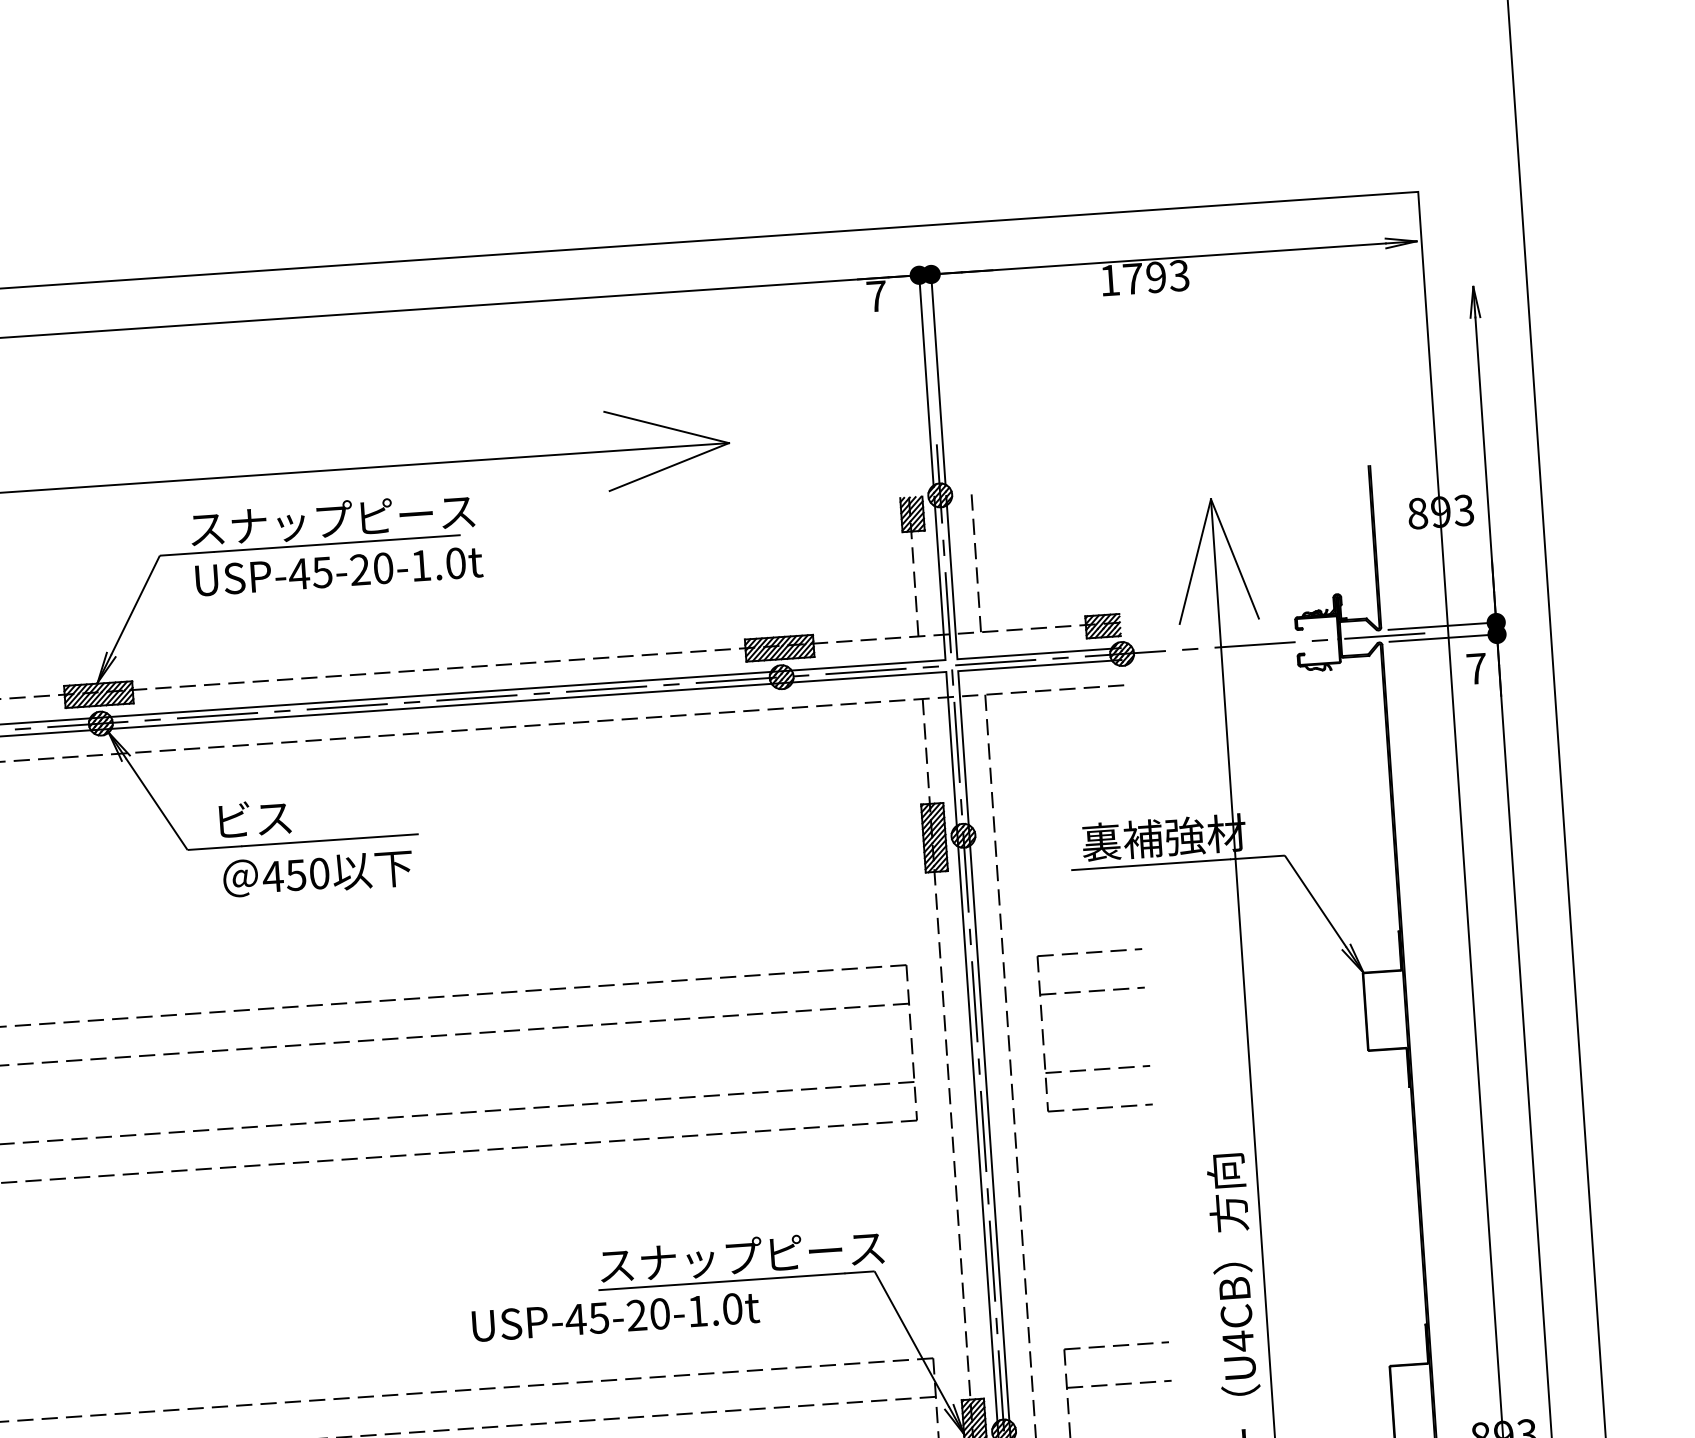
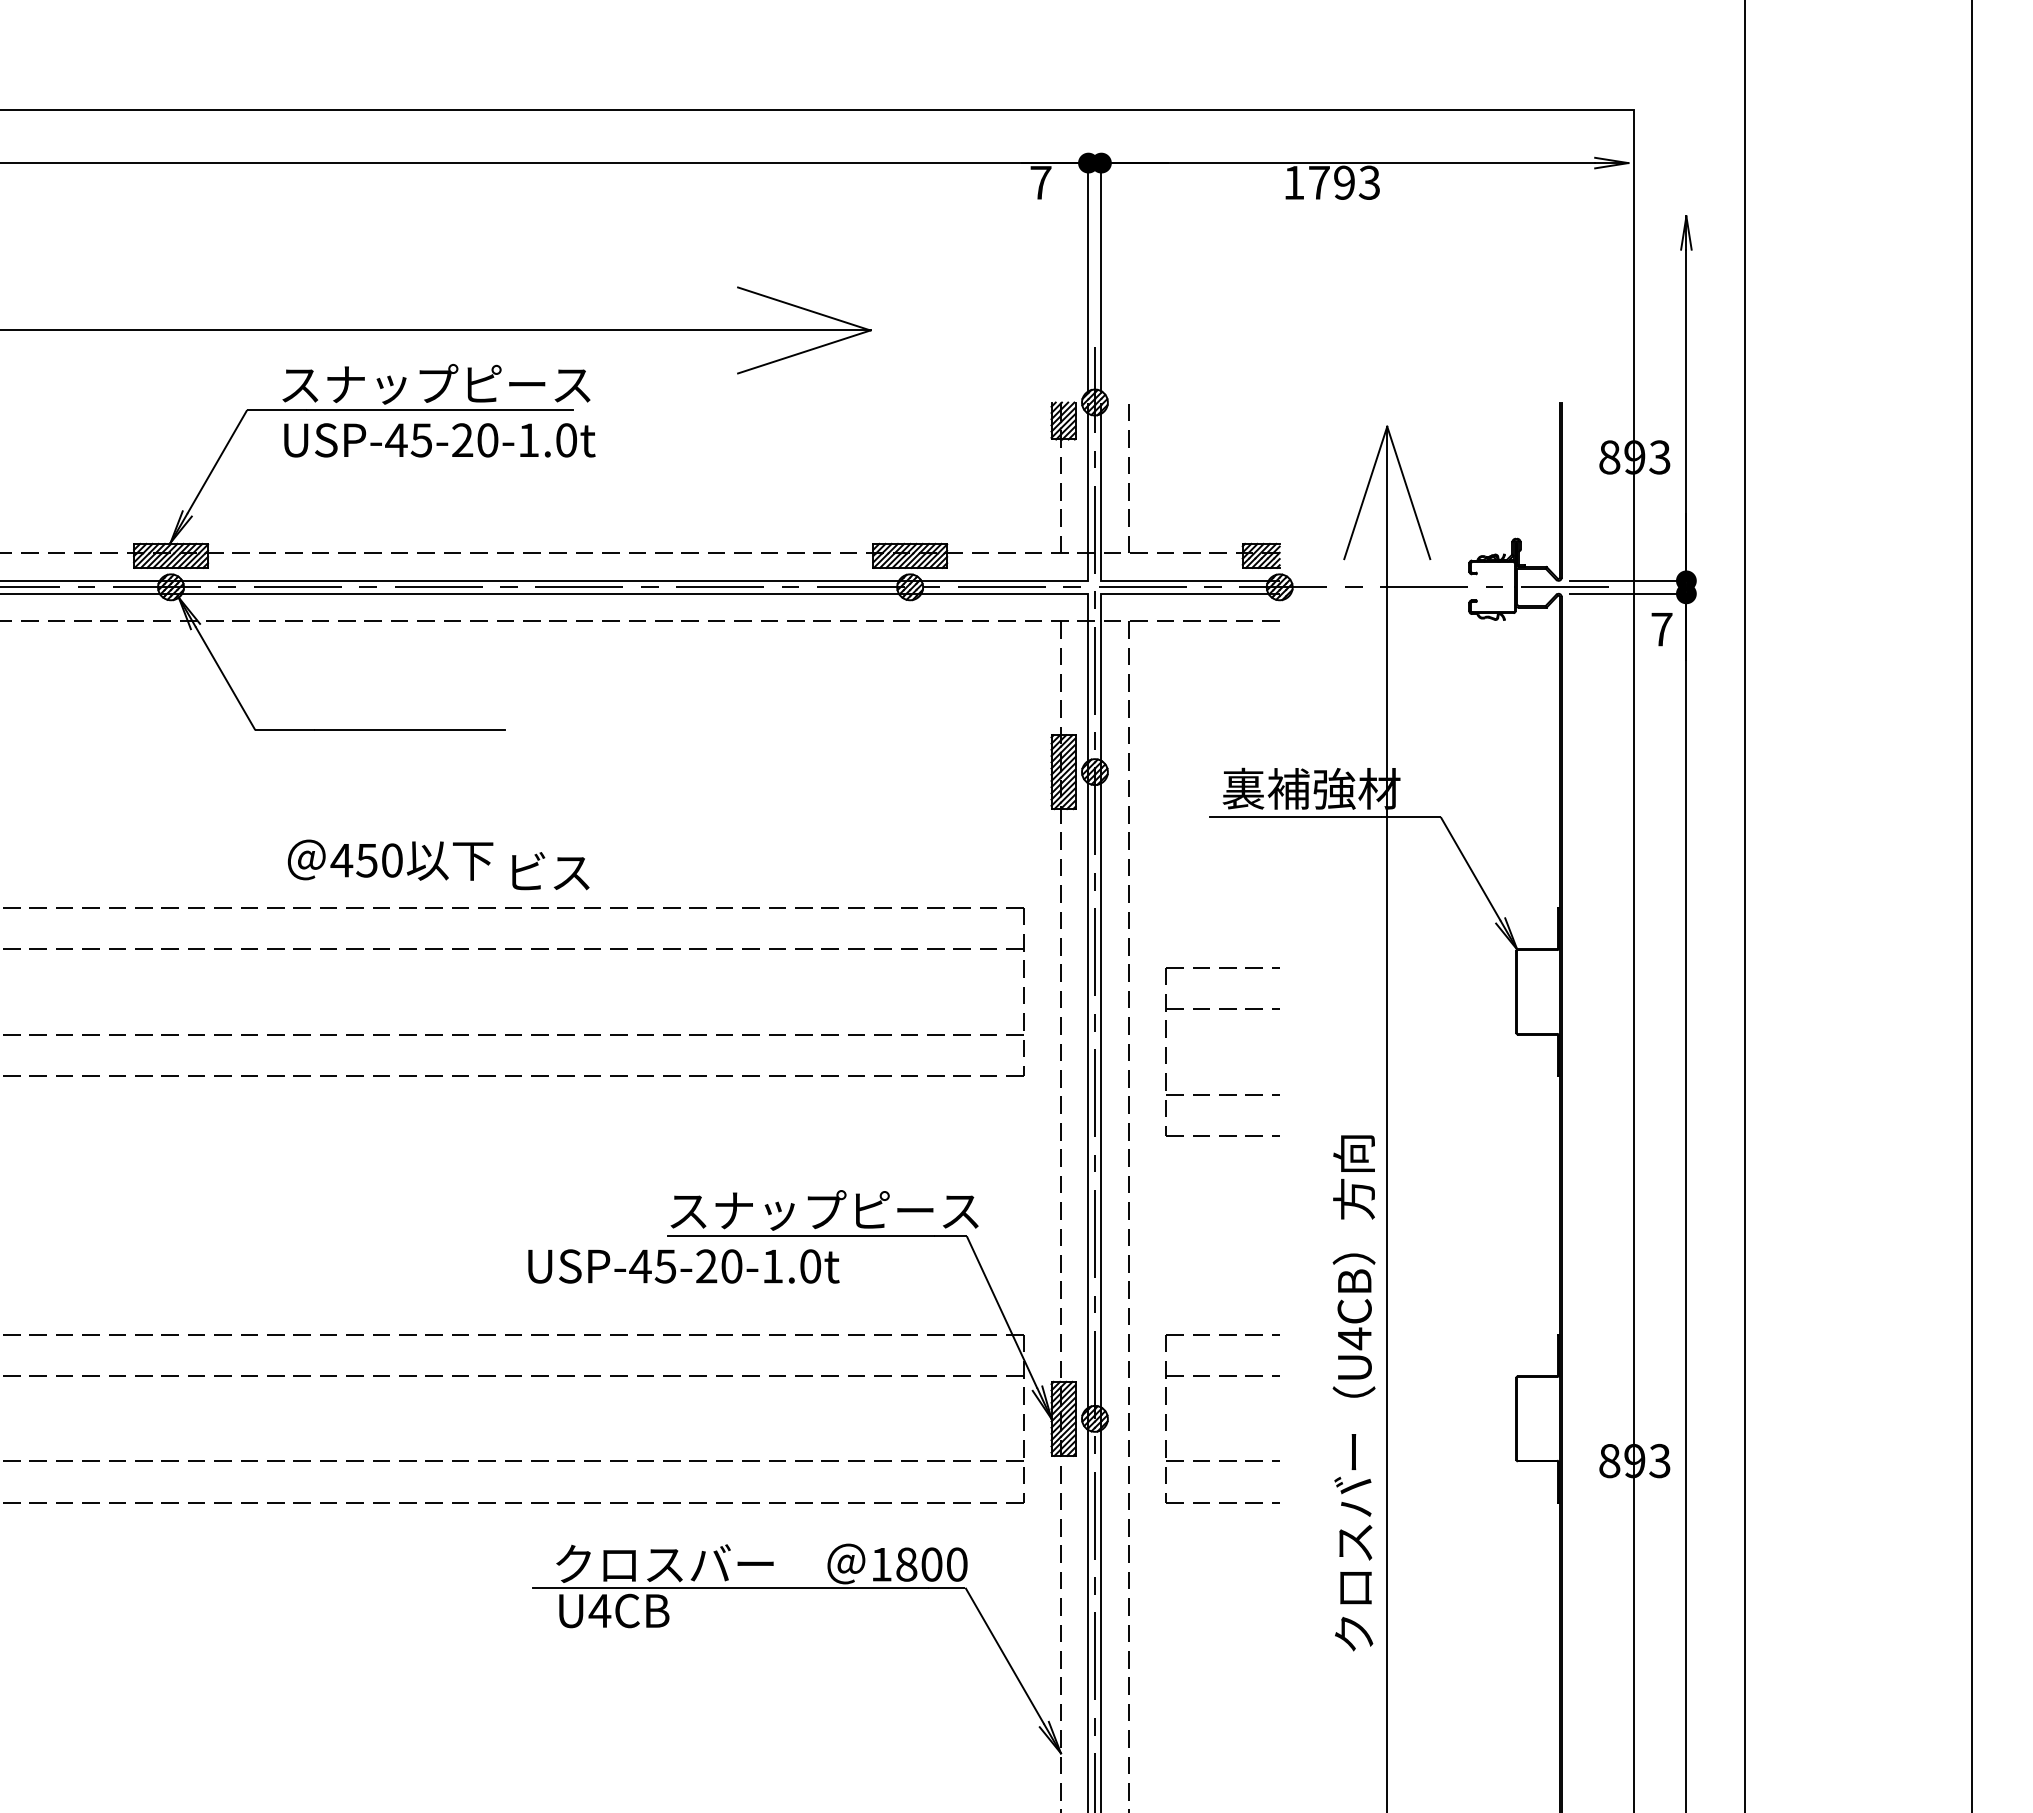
text: (254, 818) -> (550, 871), moved
text: (317, 872) -> (390, 859), moved
part: (1092, 991) -> (1222, 1009), moved

